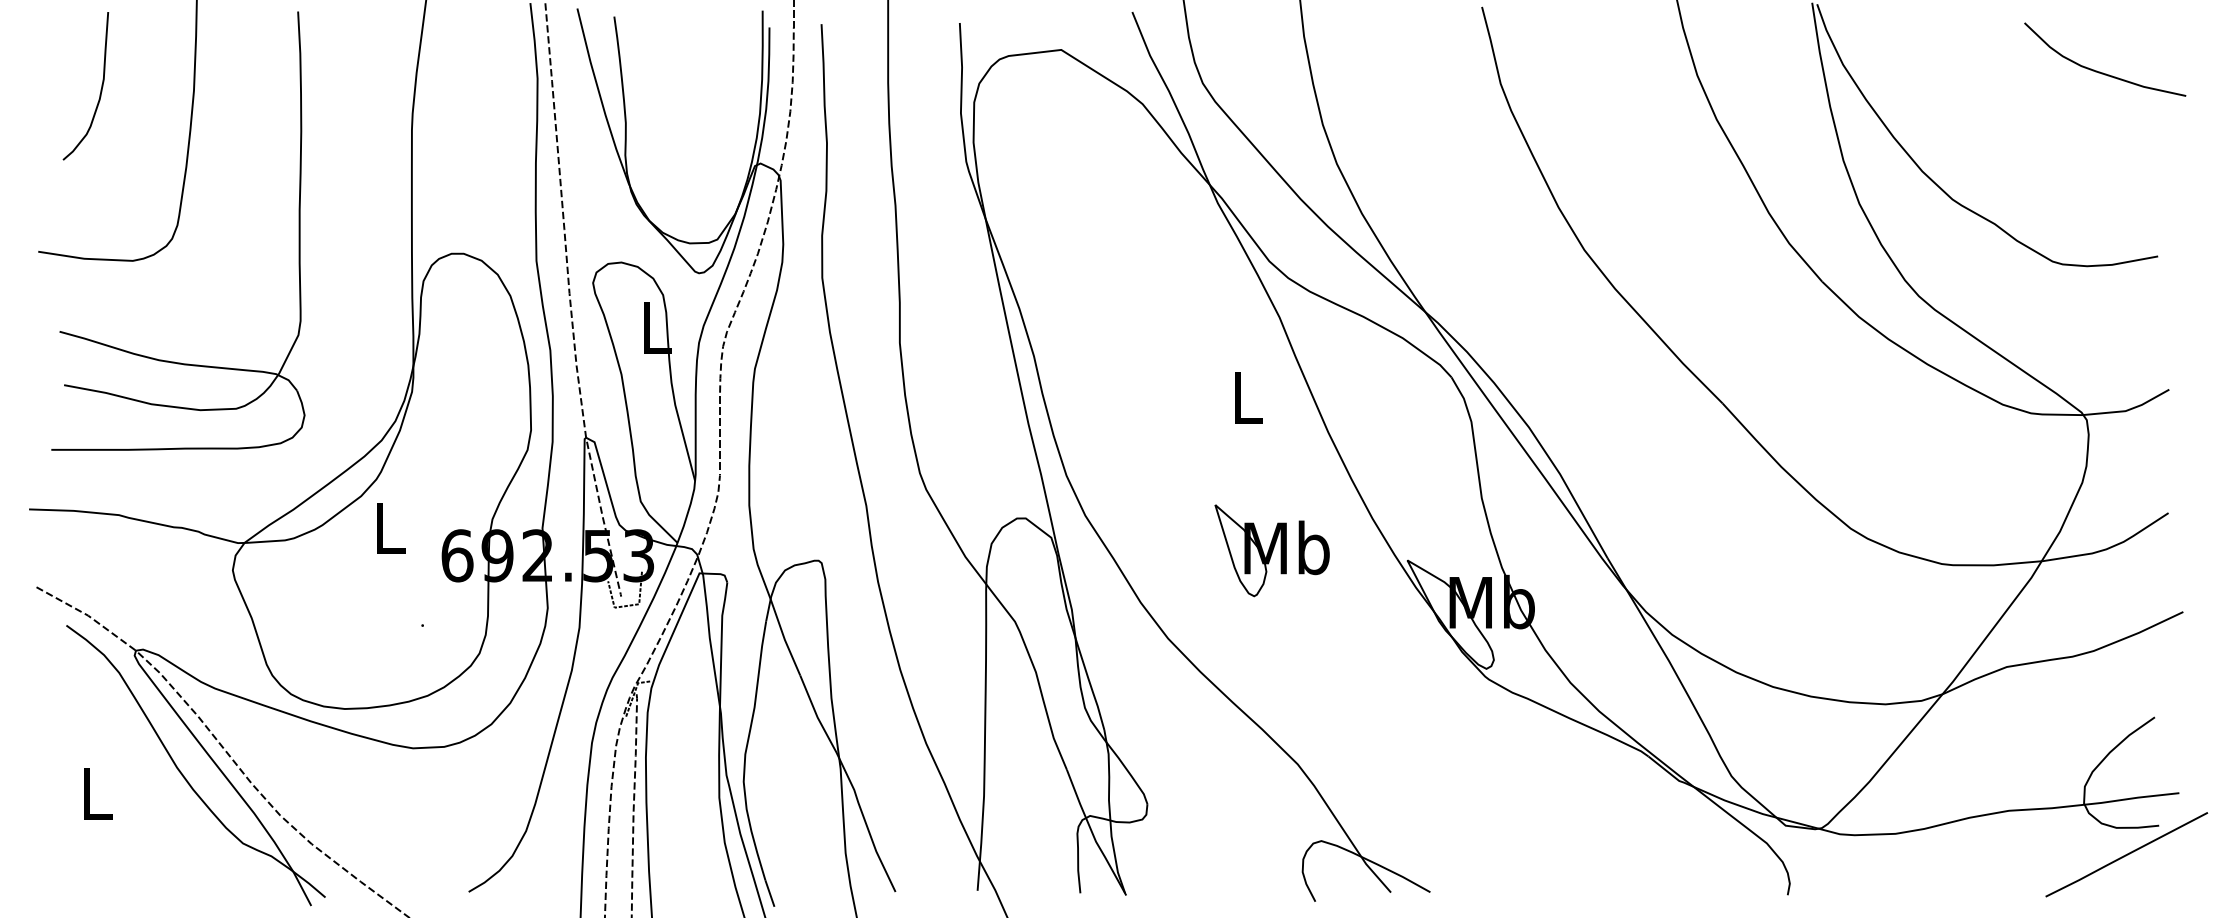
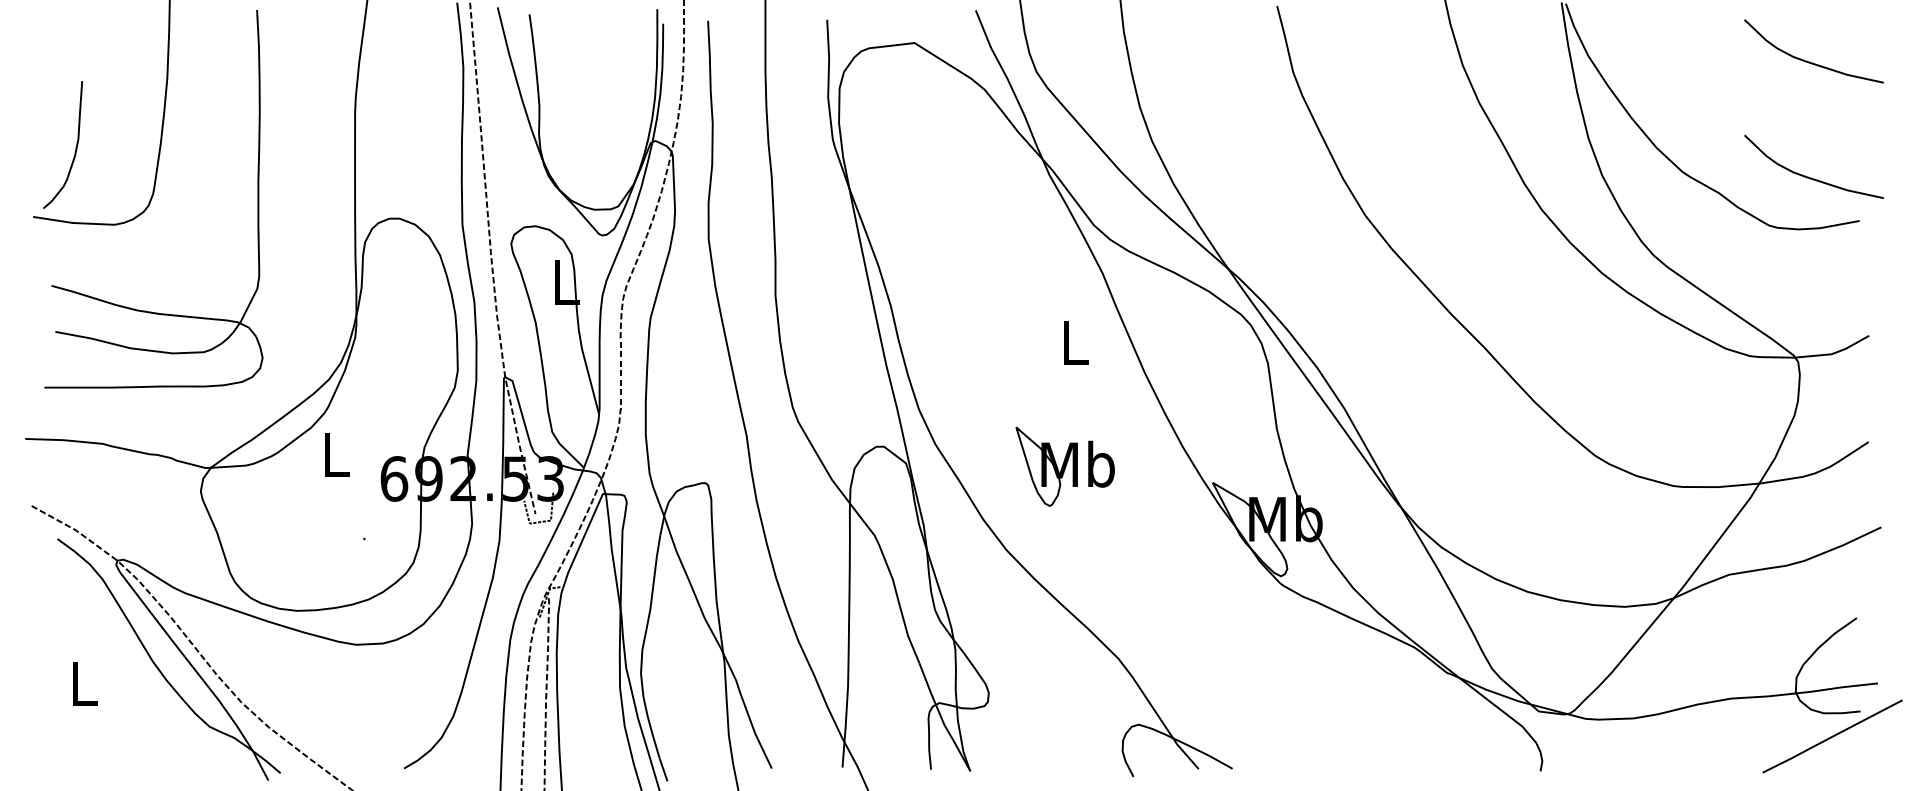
curve: (100, 89) -> (75, 147), moved
curve: (2100, 205) -> (1809, 177), added
part: (1271, 550) -> (1064, 466), moved

